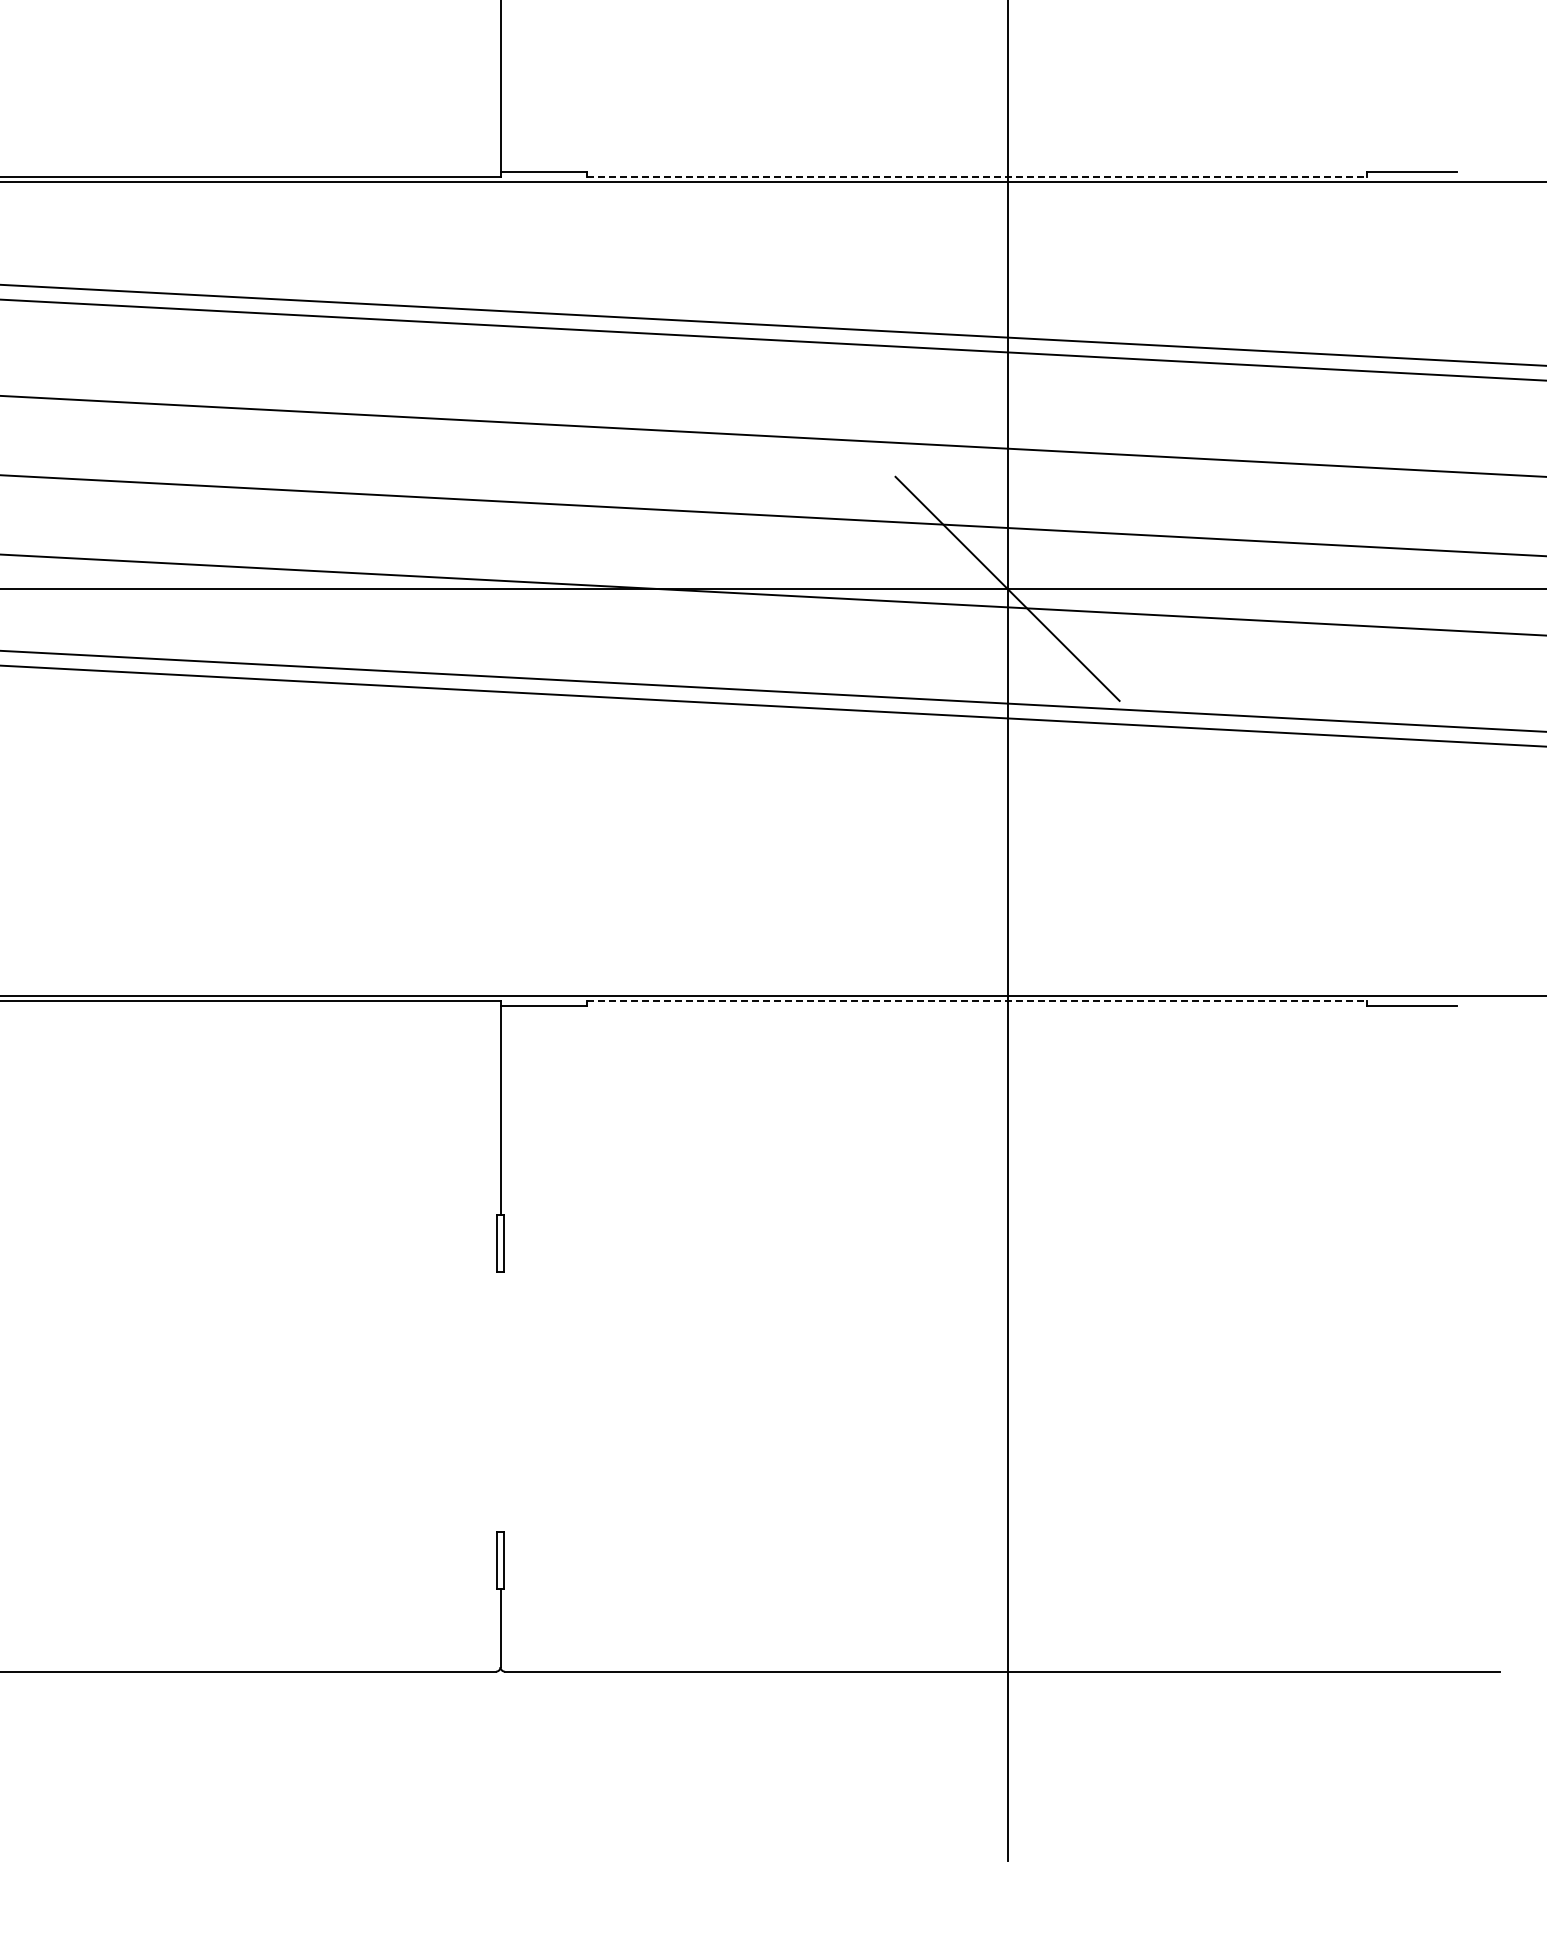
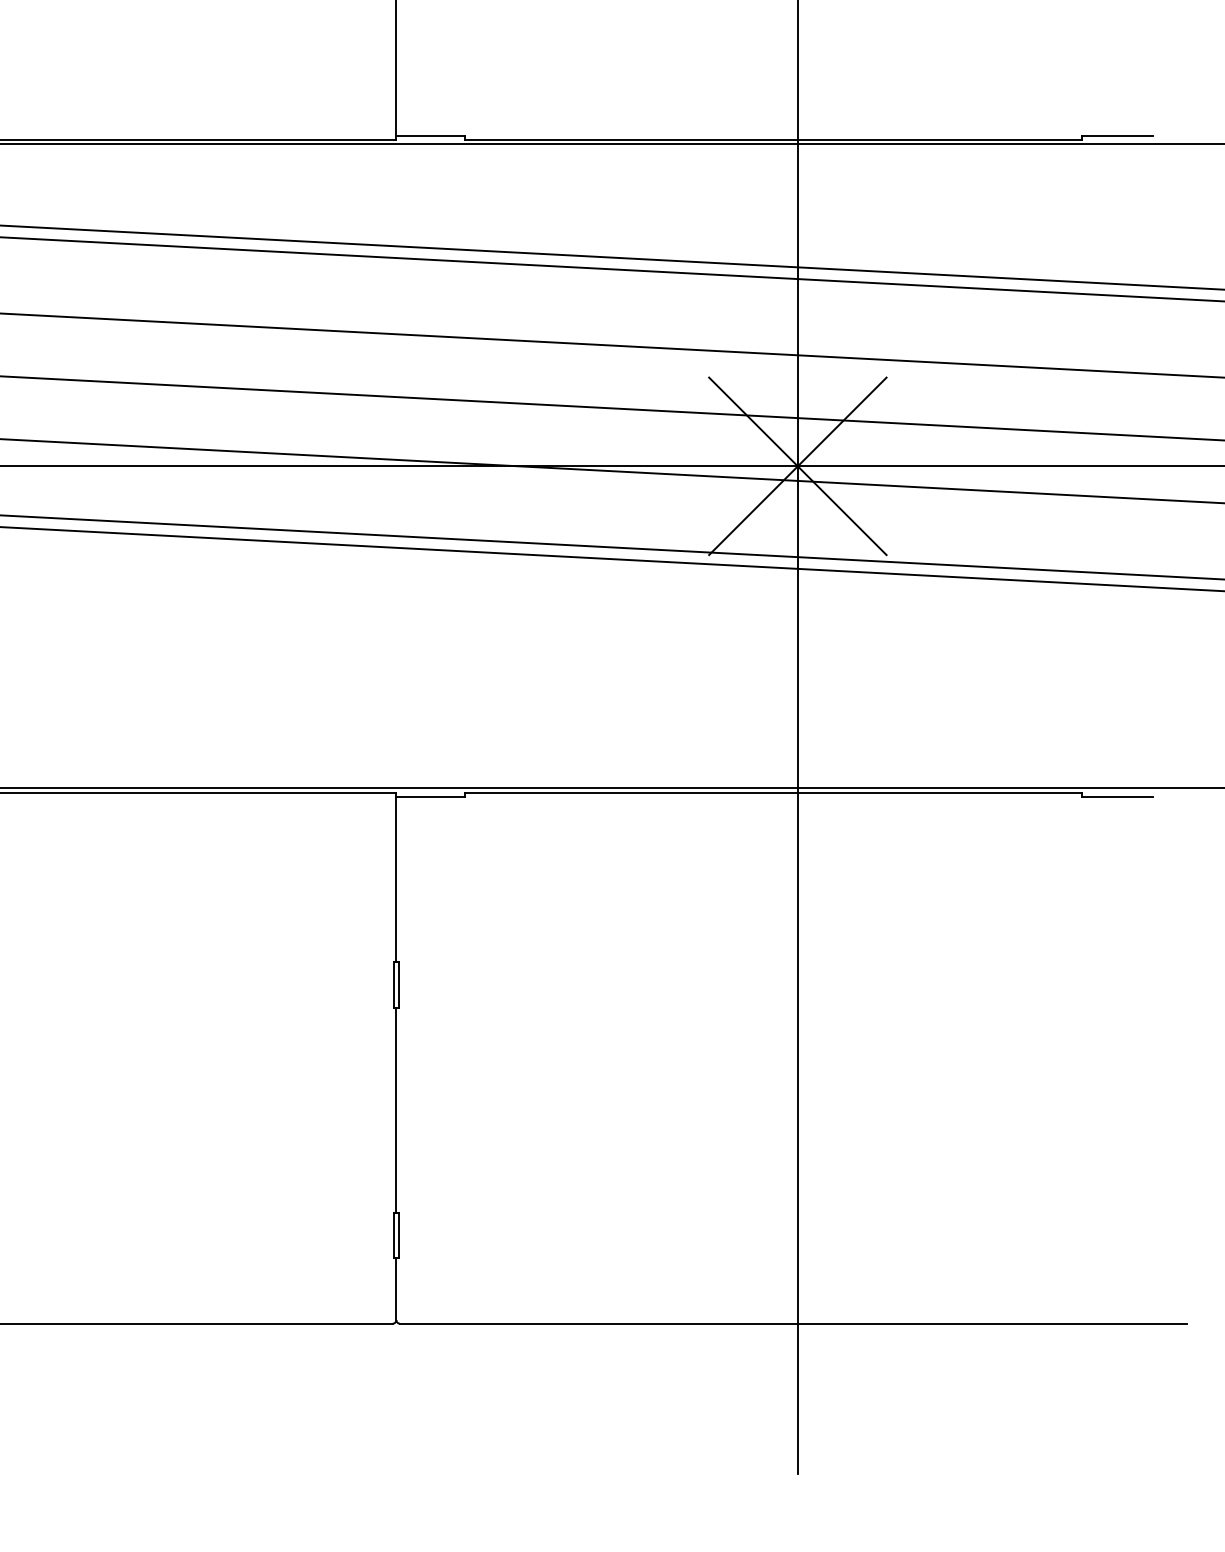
line: (976, 176) -> (773, 139), dashed -> solid
line: (1007, 588) -> (797, 466), added
line: (976, 1000) -> (773, 792), dashed -> solid
line: (500, 1402) -> (396, 1110), added

